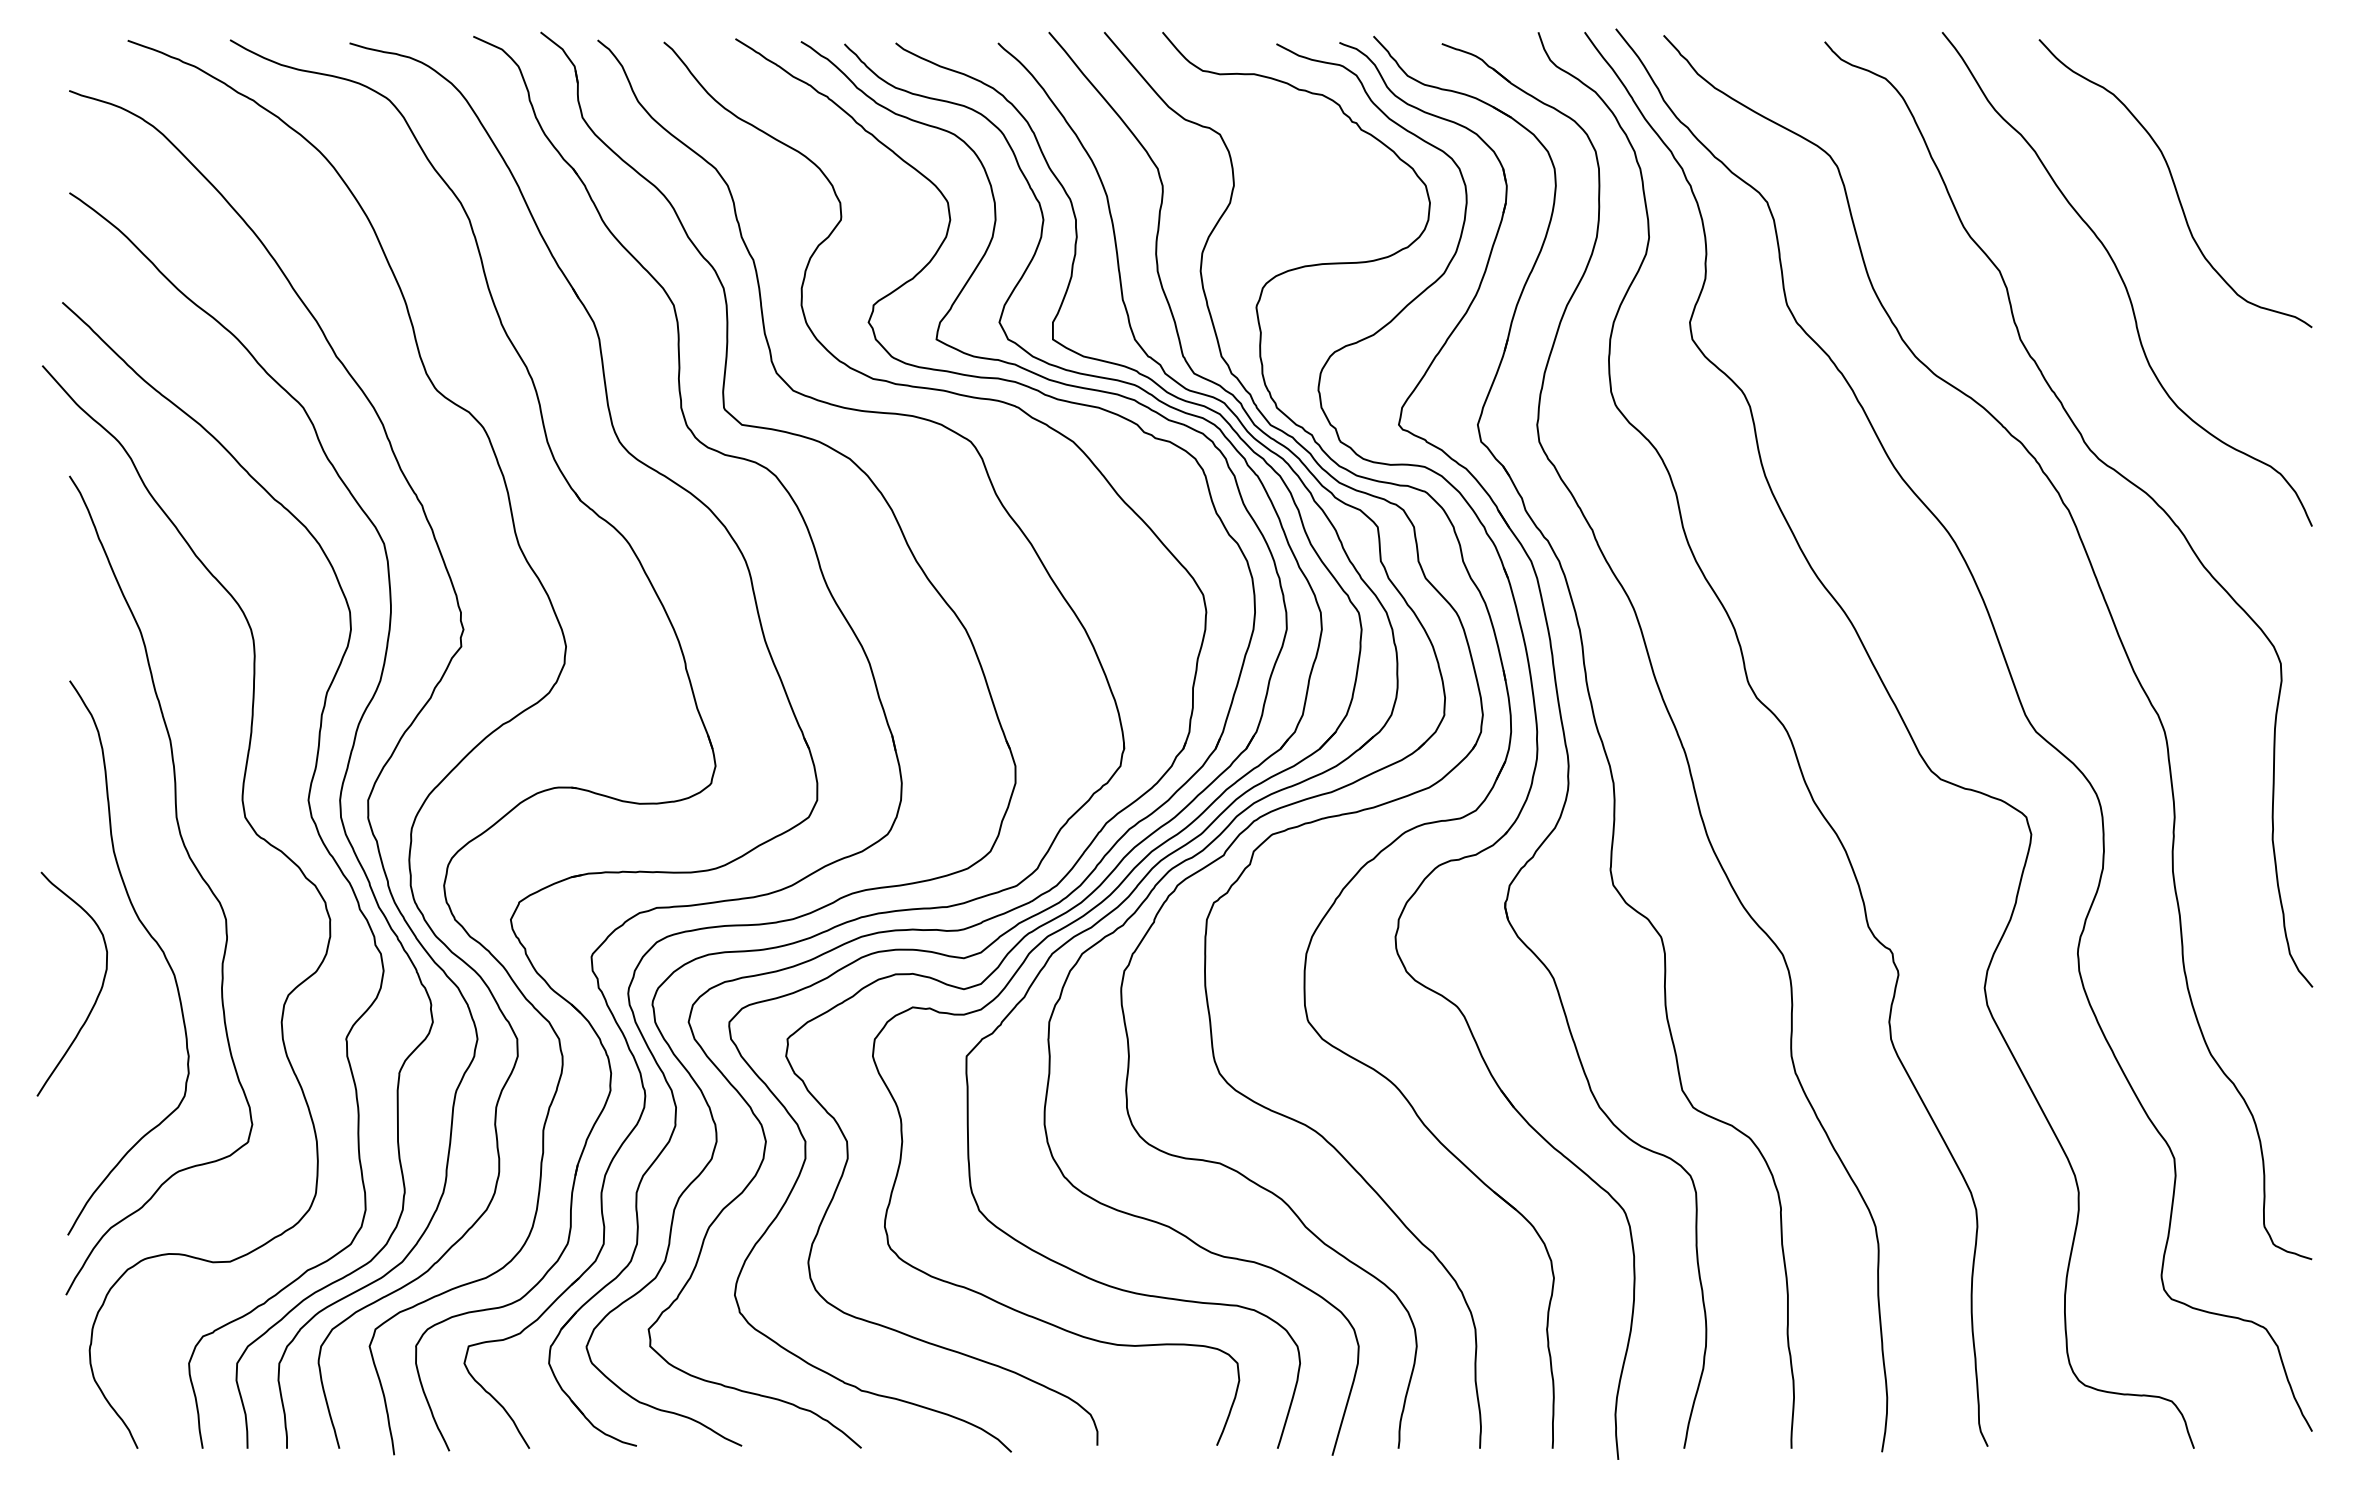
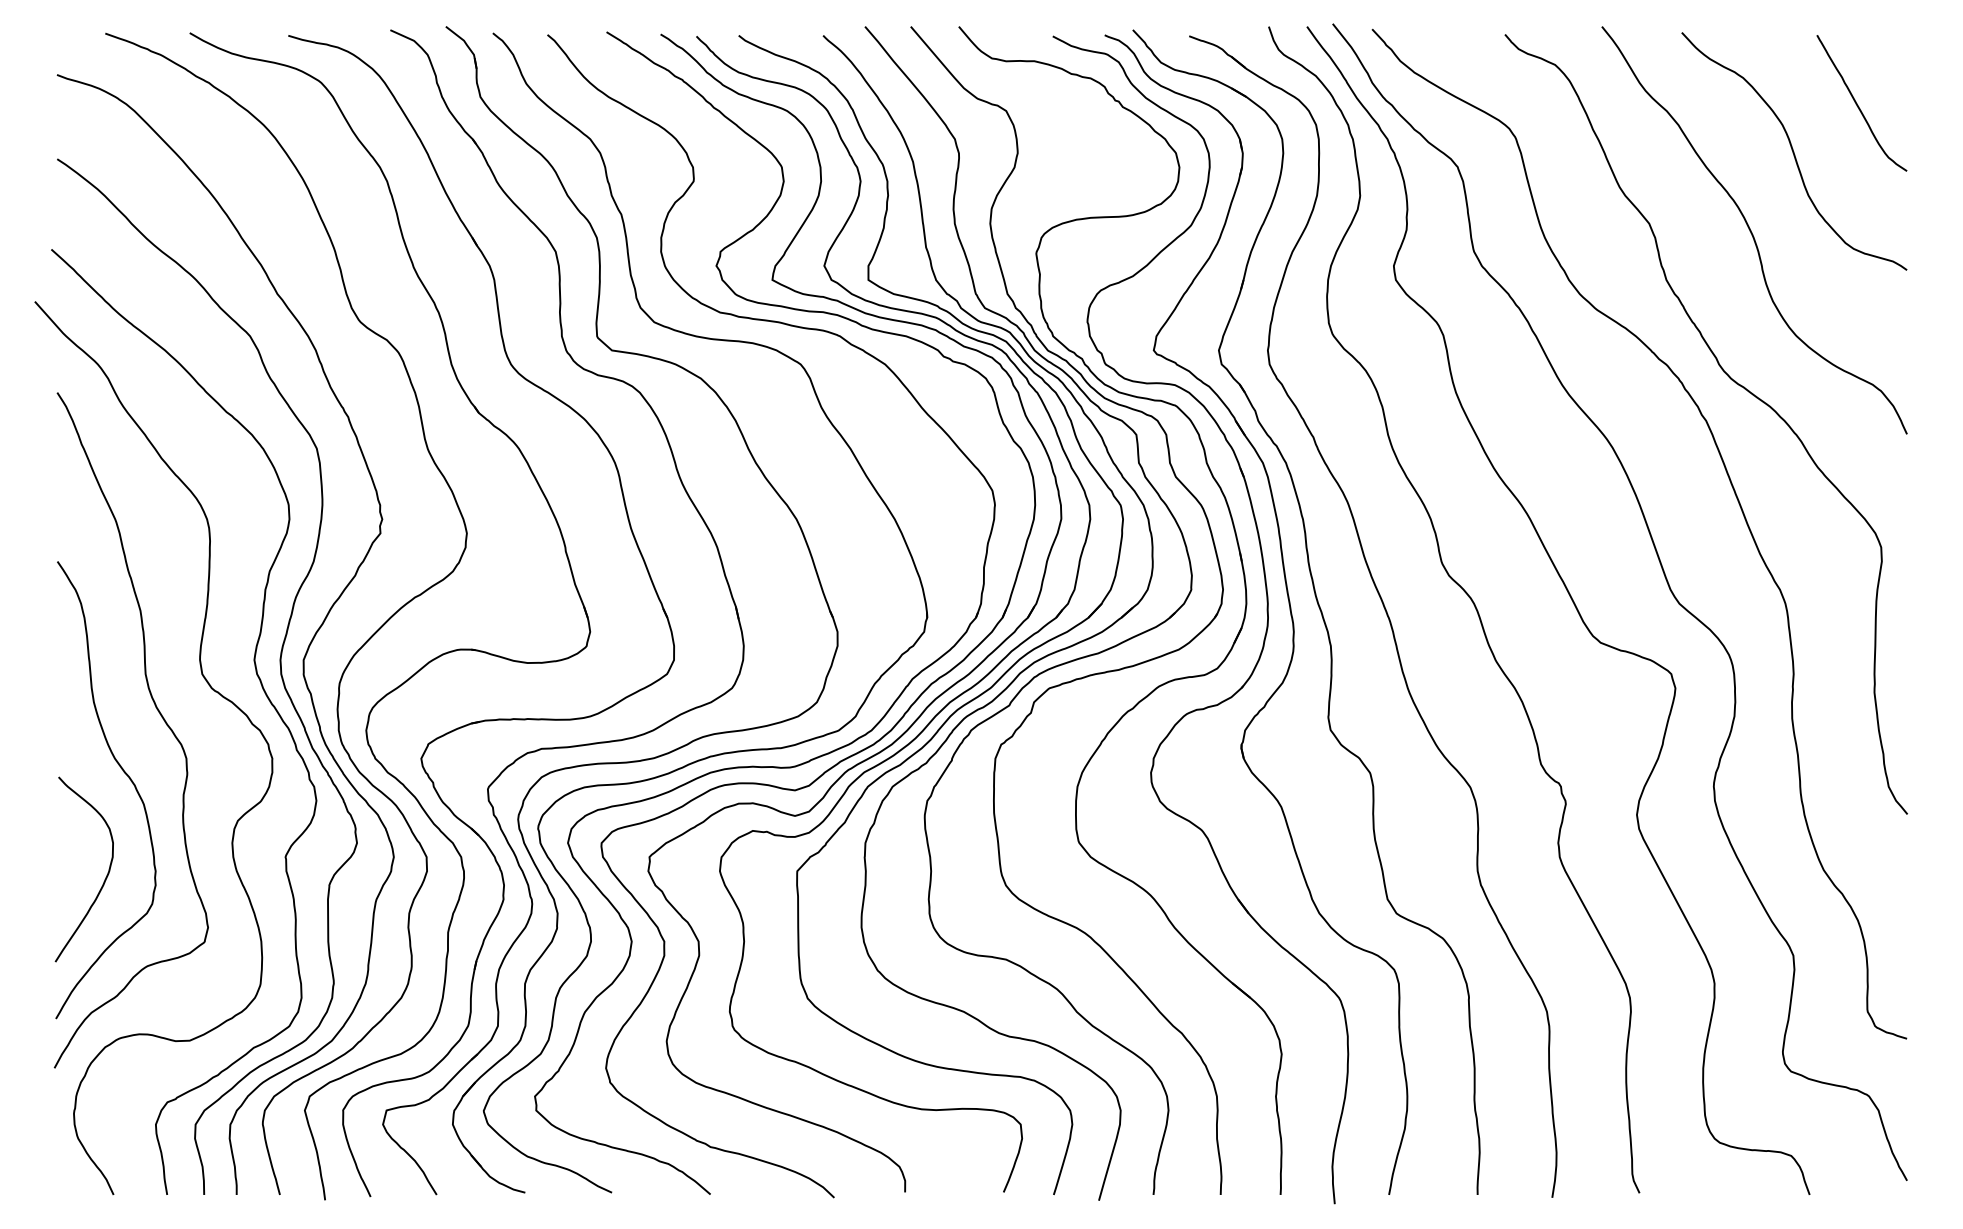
curve: (2253, 128) -> (1858, 106), added
curve: (98, 992) -> (105, 876), moved

